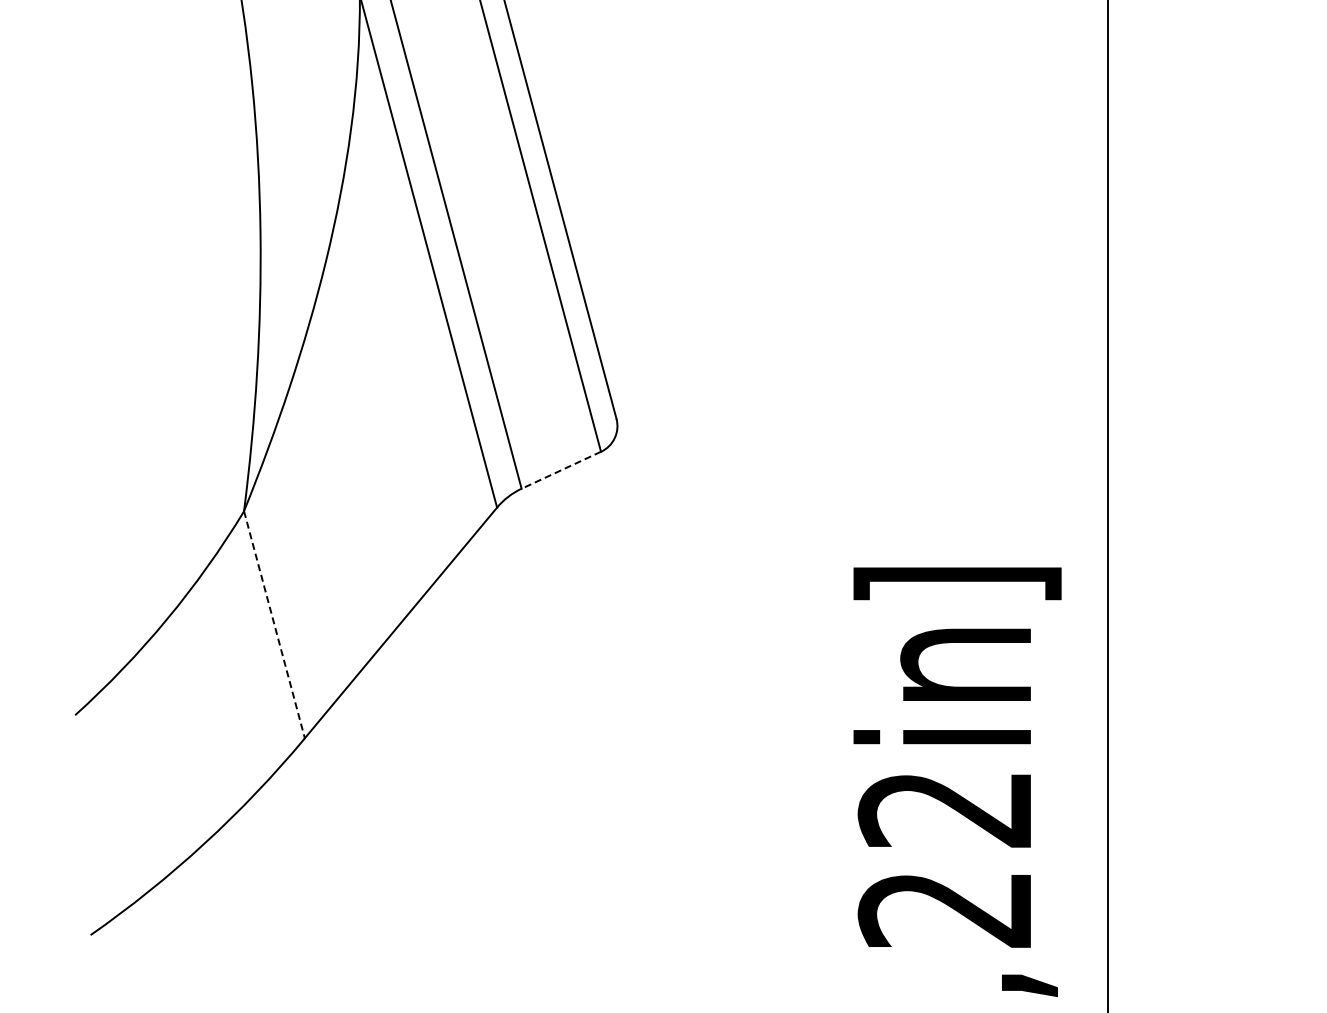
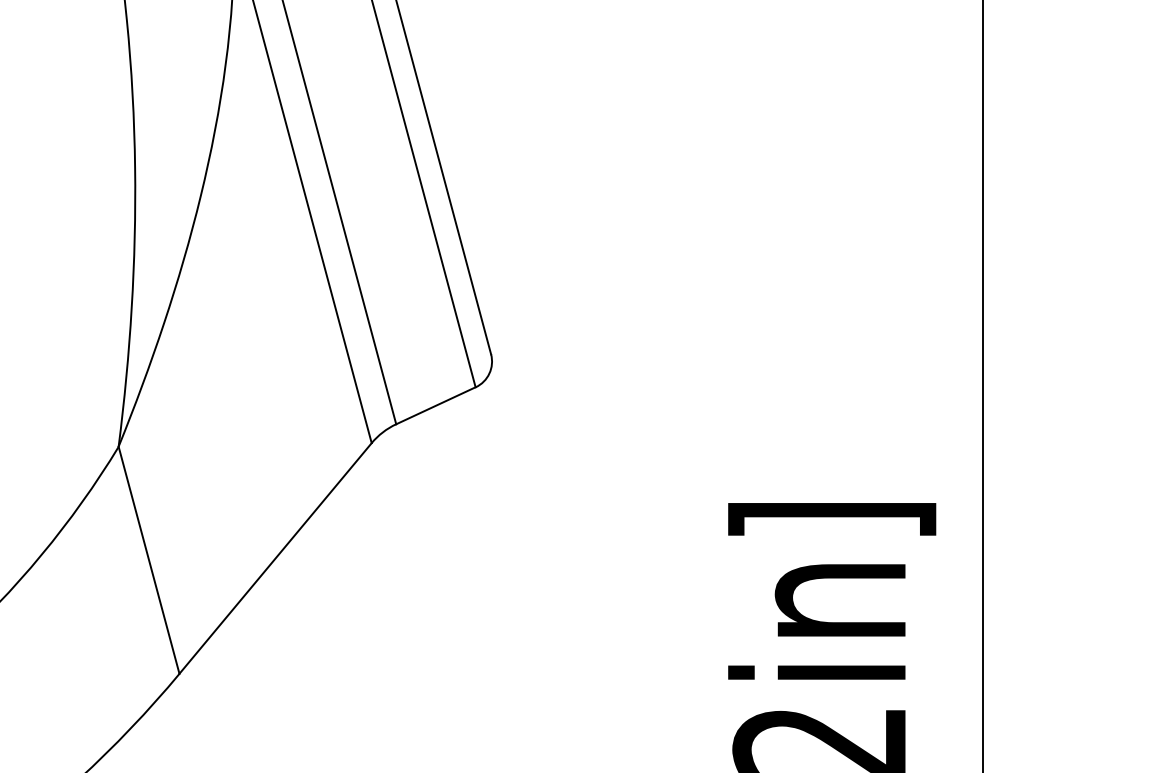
line: (561, 470) -> (436, 406), dashed -> solid
line: (274, 624) -> (149, 560), dashed -> solid

